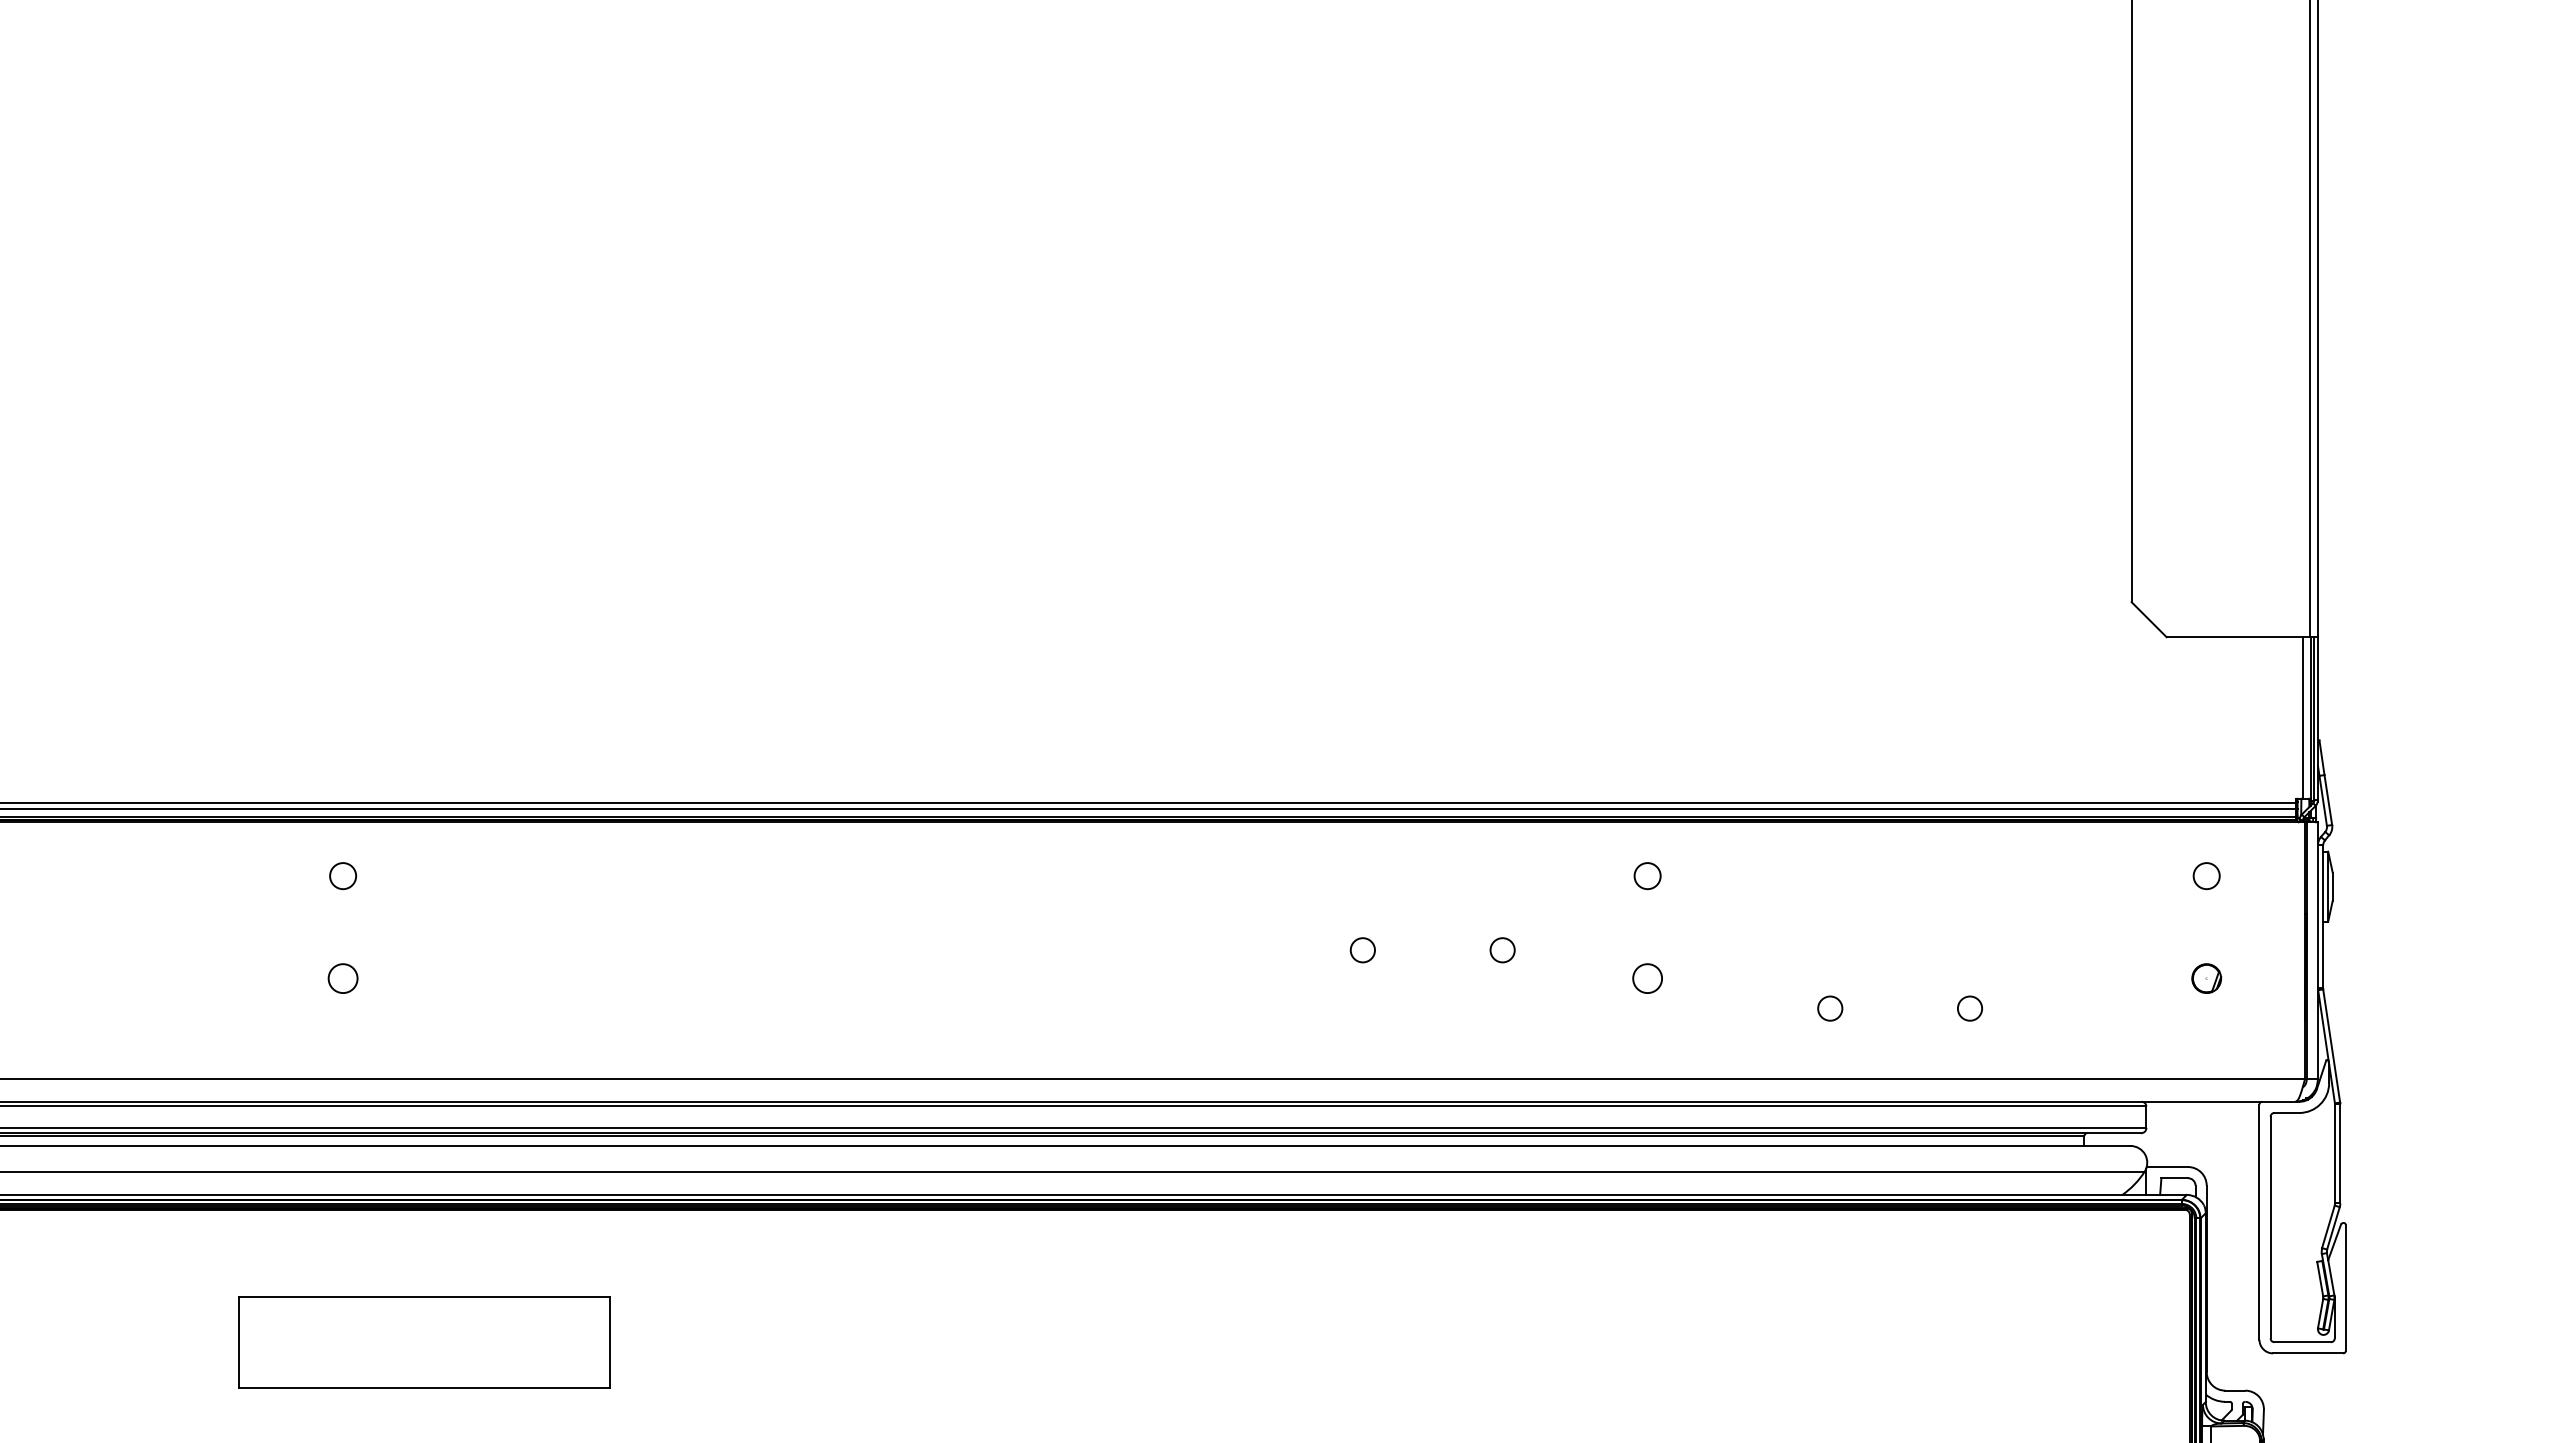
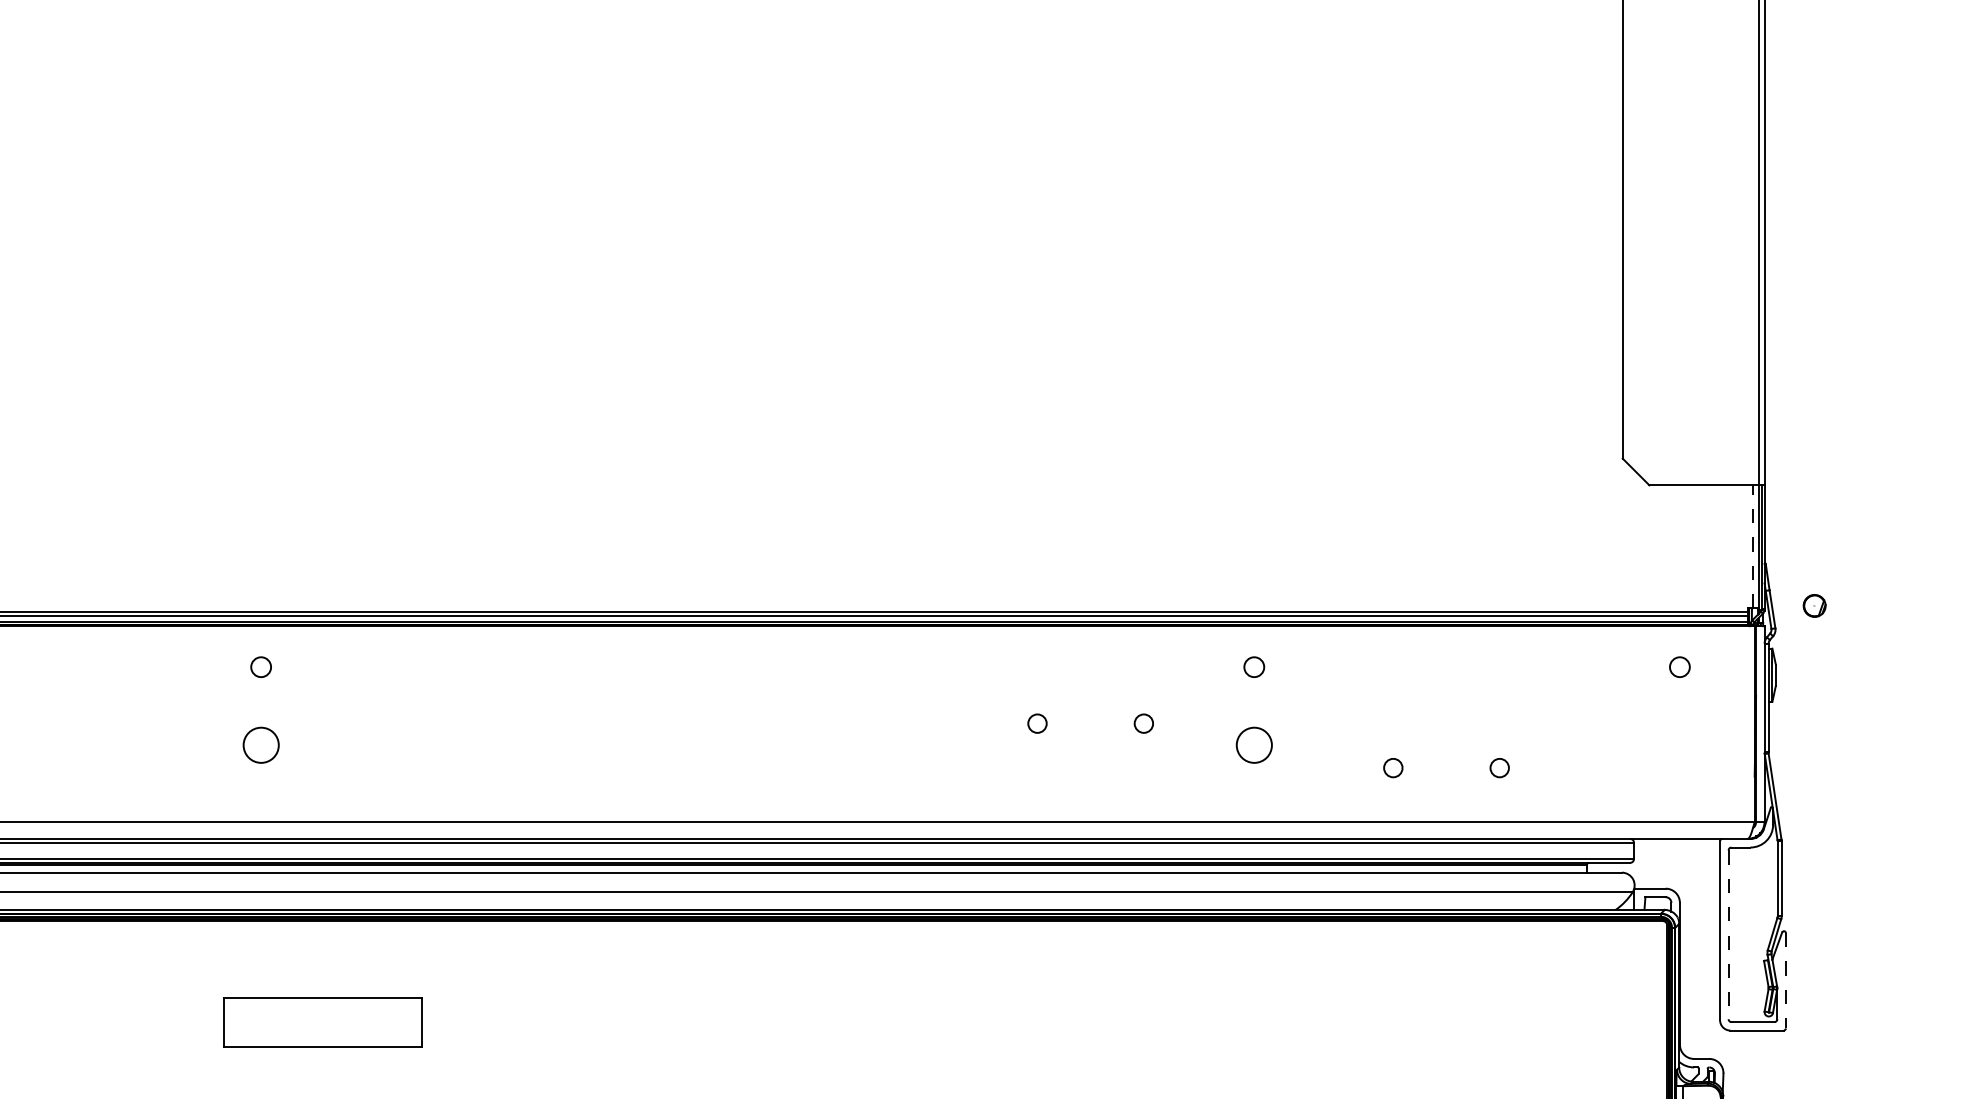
line: (2302, 718) -> (1752, 547), solid -> dashed
circle: (342, 978) -> (260, 745), size x1.6
circle: (1647, 978) -> (1254, 745), size x1.6
part: (2206, 978) -> (1814, 605), moved
line: (2270, 1227) -> (1728, 934), solid -> dashed
line: (2345, 1287) -> (1785, 980), solid -> dashed
part: (424, 1342) -> (323, 1022), size x0.7

